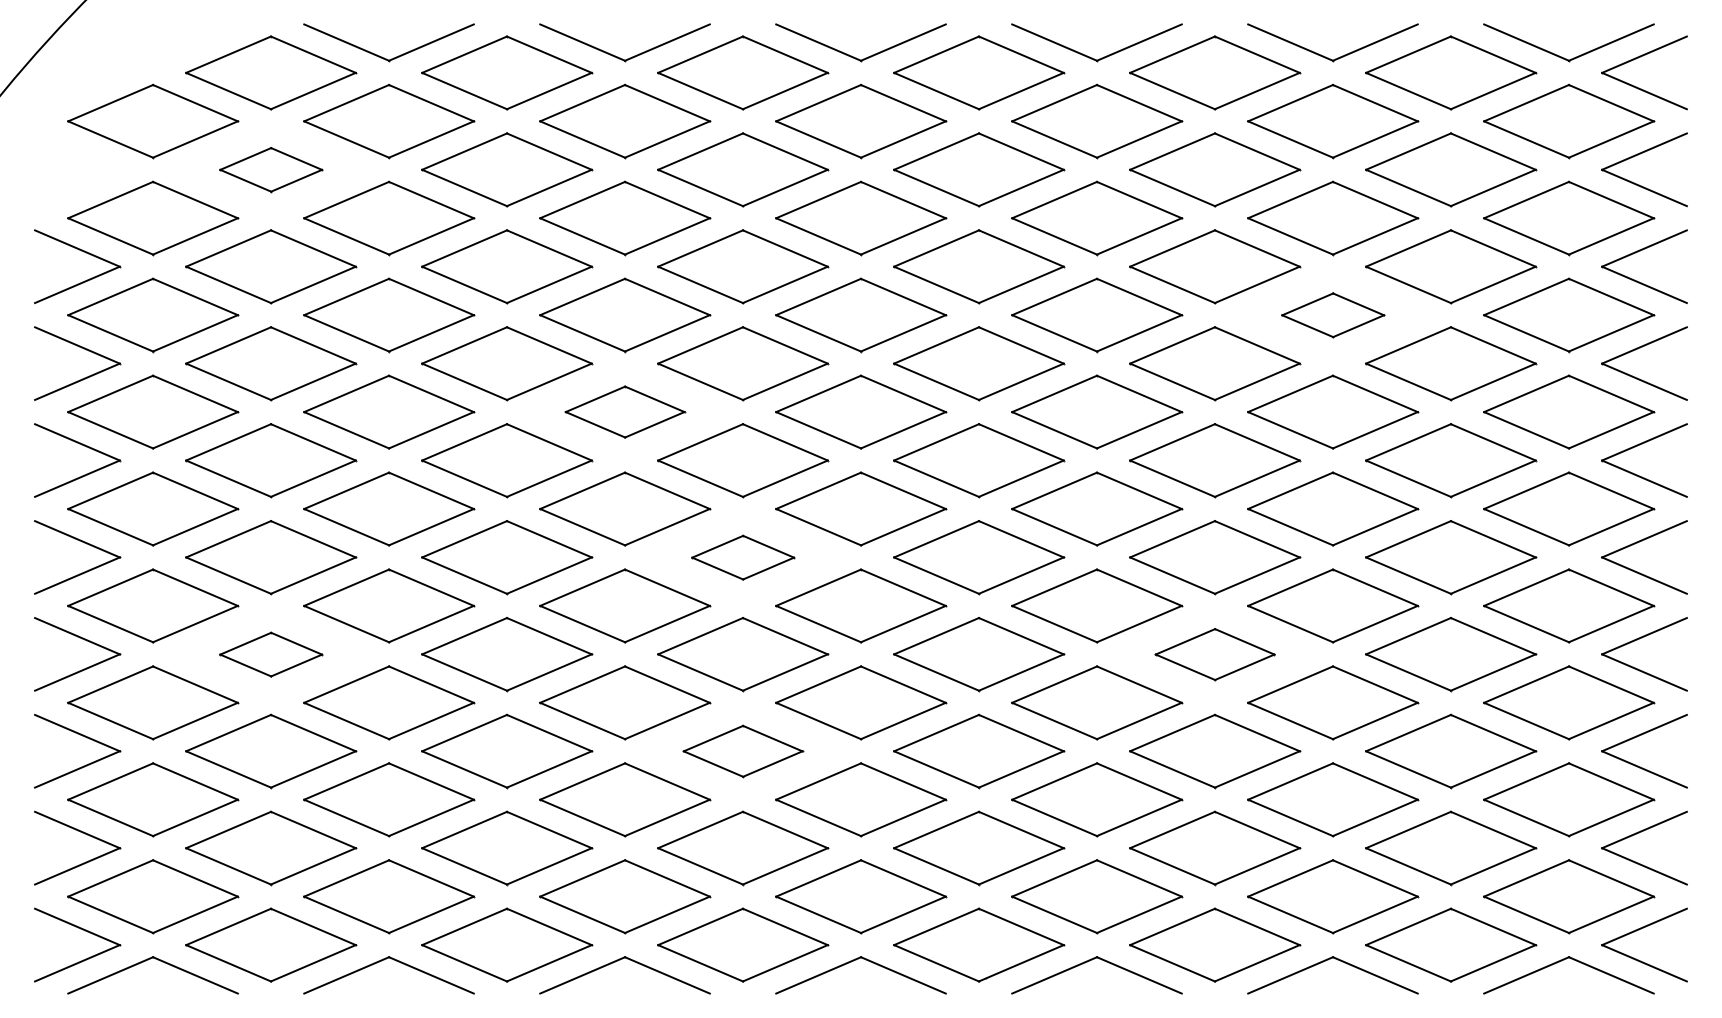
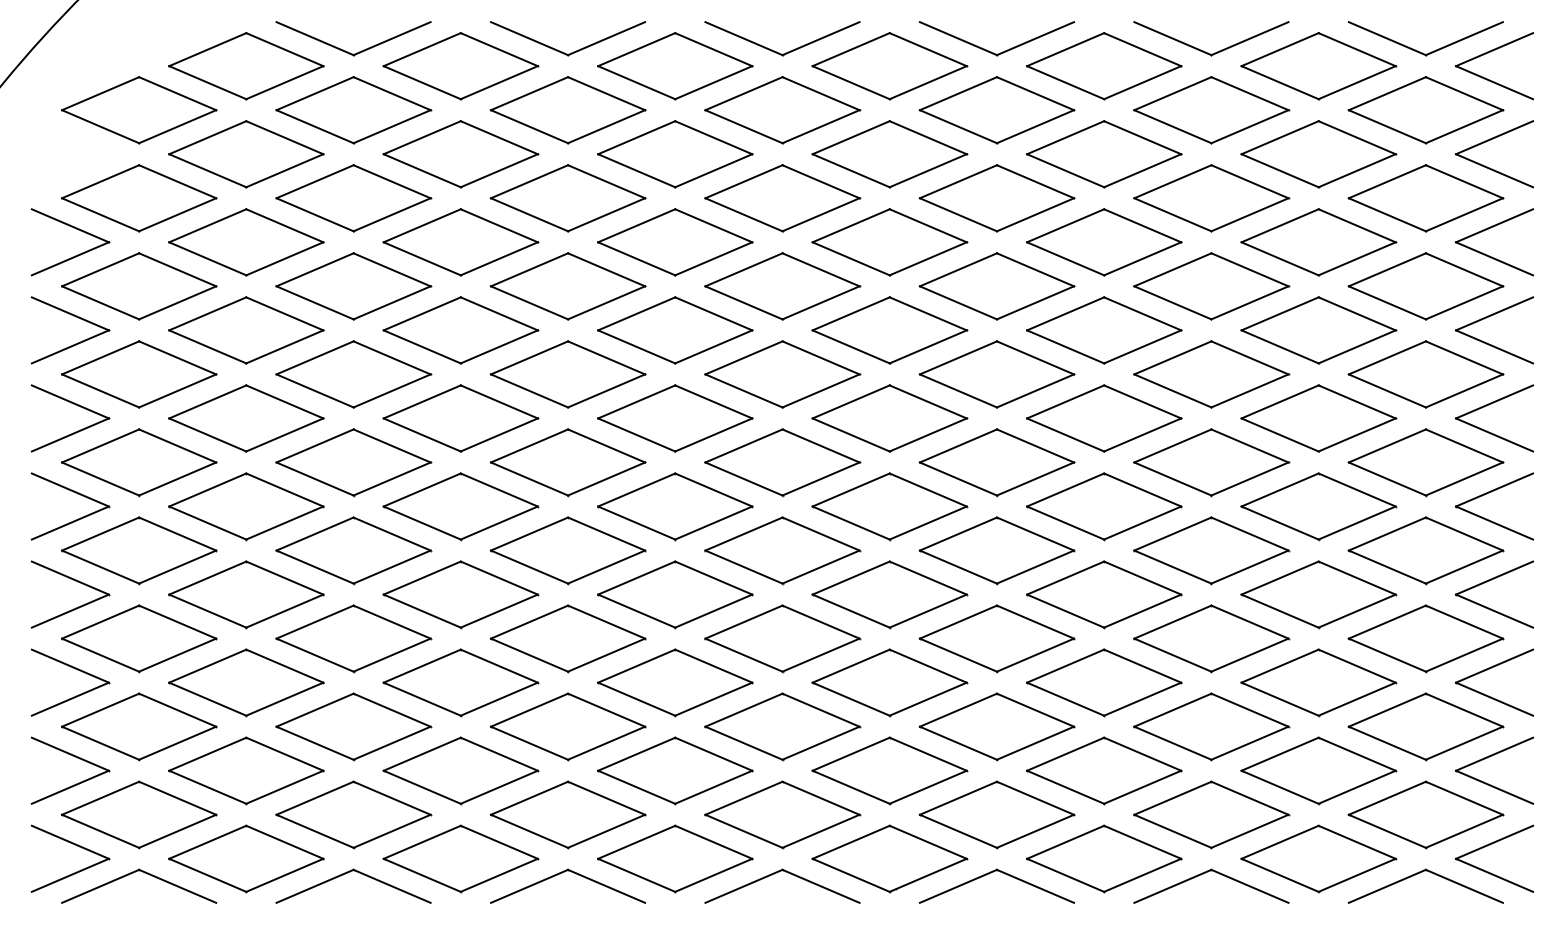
part: (271, 169) -> (246, 153), size x1.67
part: (1333, 315) -> (1211, 286), size x1.67
part: (625, 411) -> (568, 373), size x1.43
part: (743, 557) -> (675, 506), size x1.67
part: (271, 654) -> (246, 594), size x1.67
part: (1215, 654) -> (1104, 594), size x1.43
part: (743, 751) -> (675, 682), size x1.43

